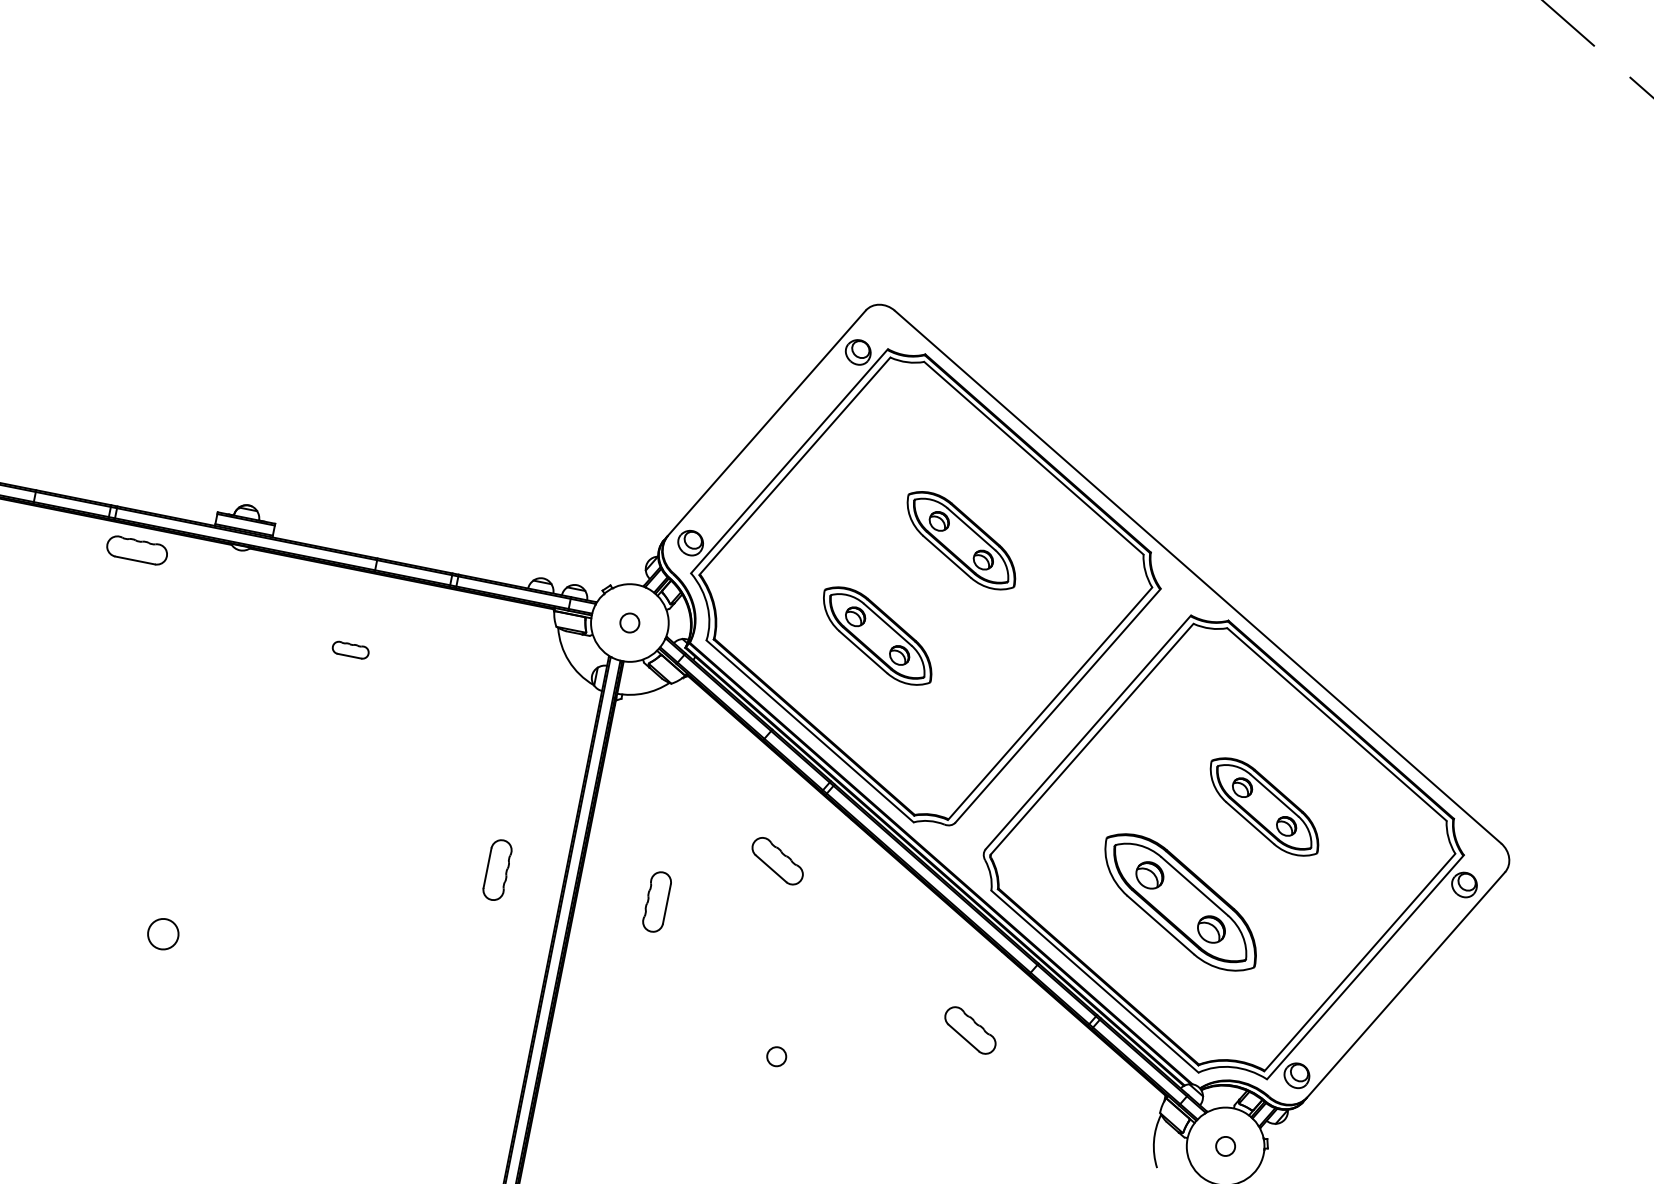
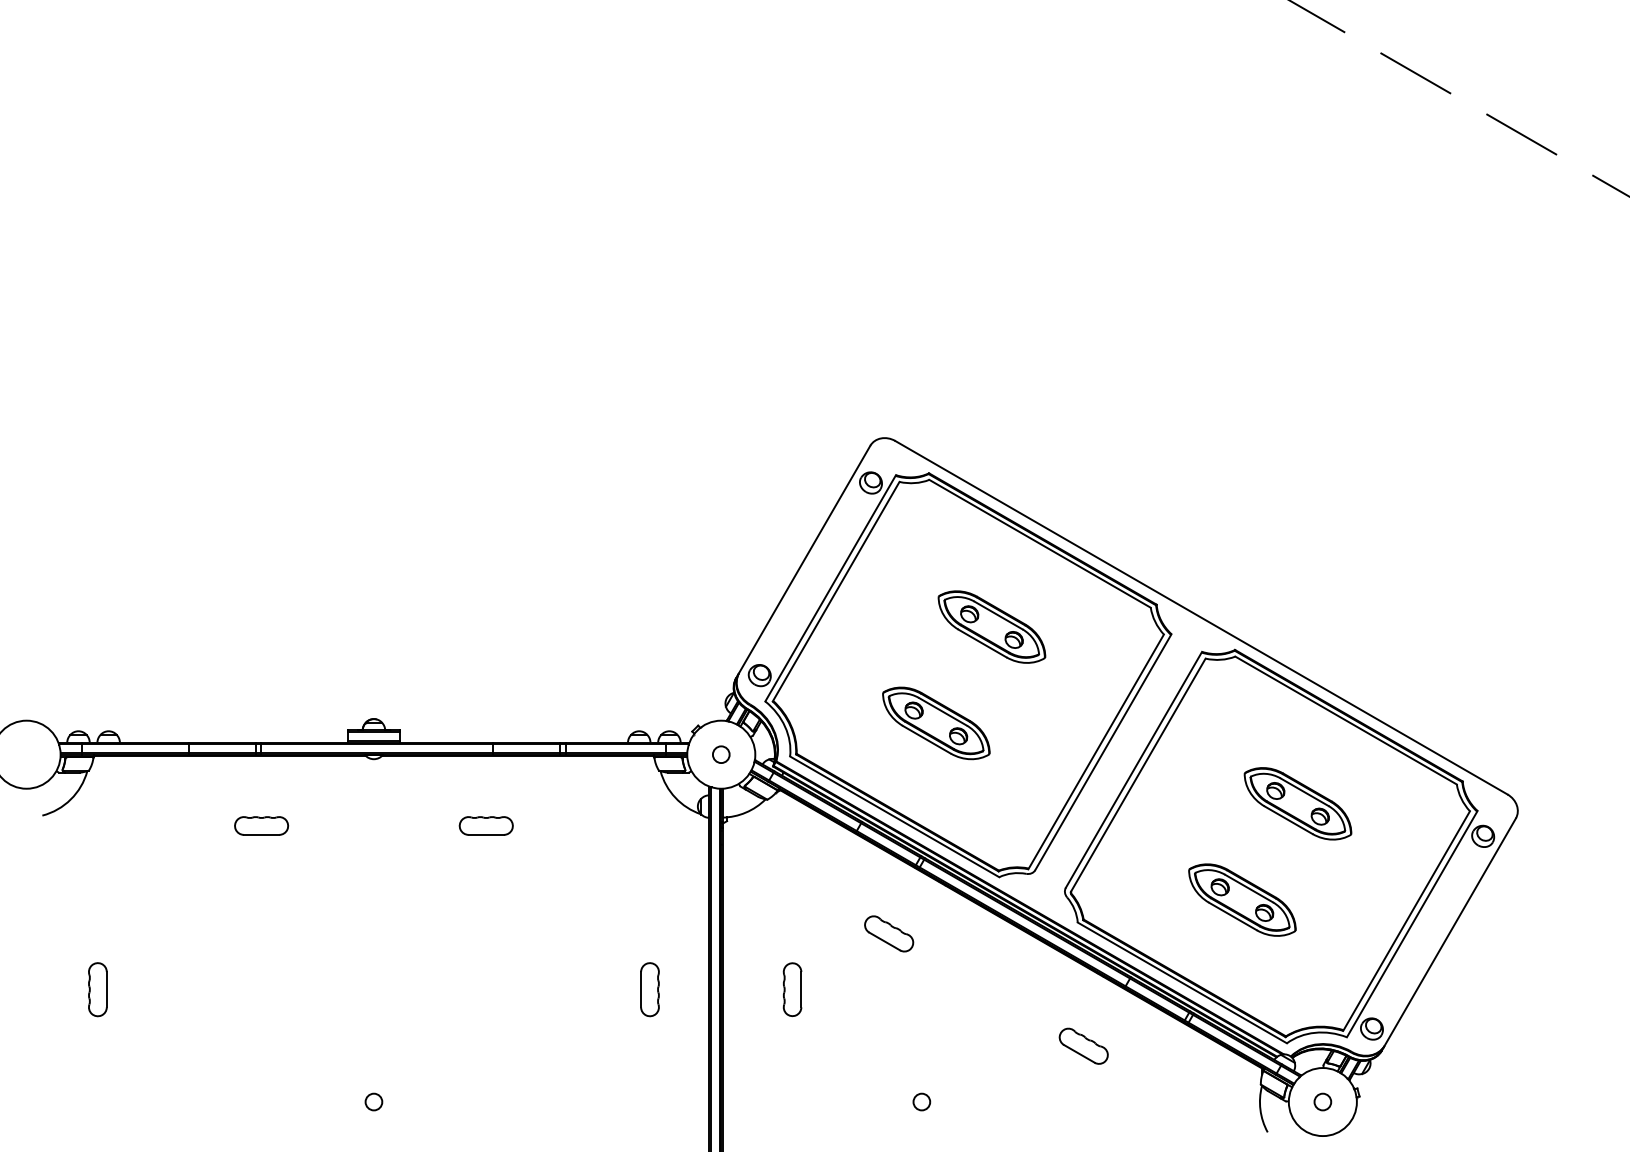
part: (137, 549) -> (261, 825), moved
part: (350, 649) -> (485, 825), size x1.67
part: (1180, 901) -> (1242, 899), size x0.71
circle: (162, 933) -> (373, 1101), size x0.62

